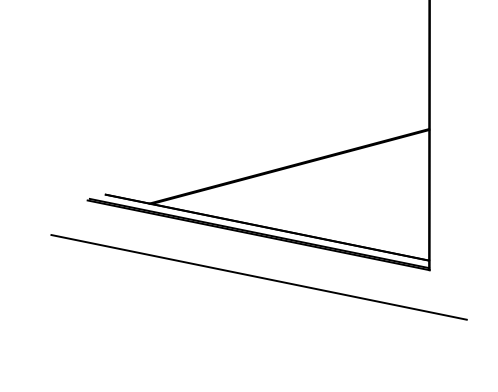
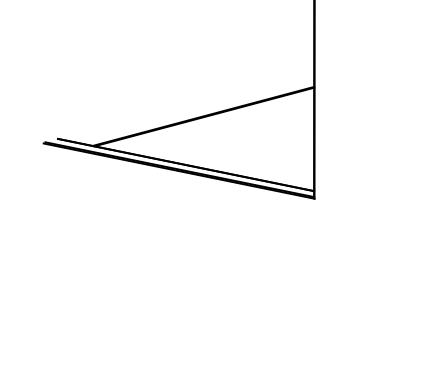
line: (259, 276) -> (179, 203), removed

